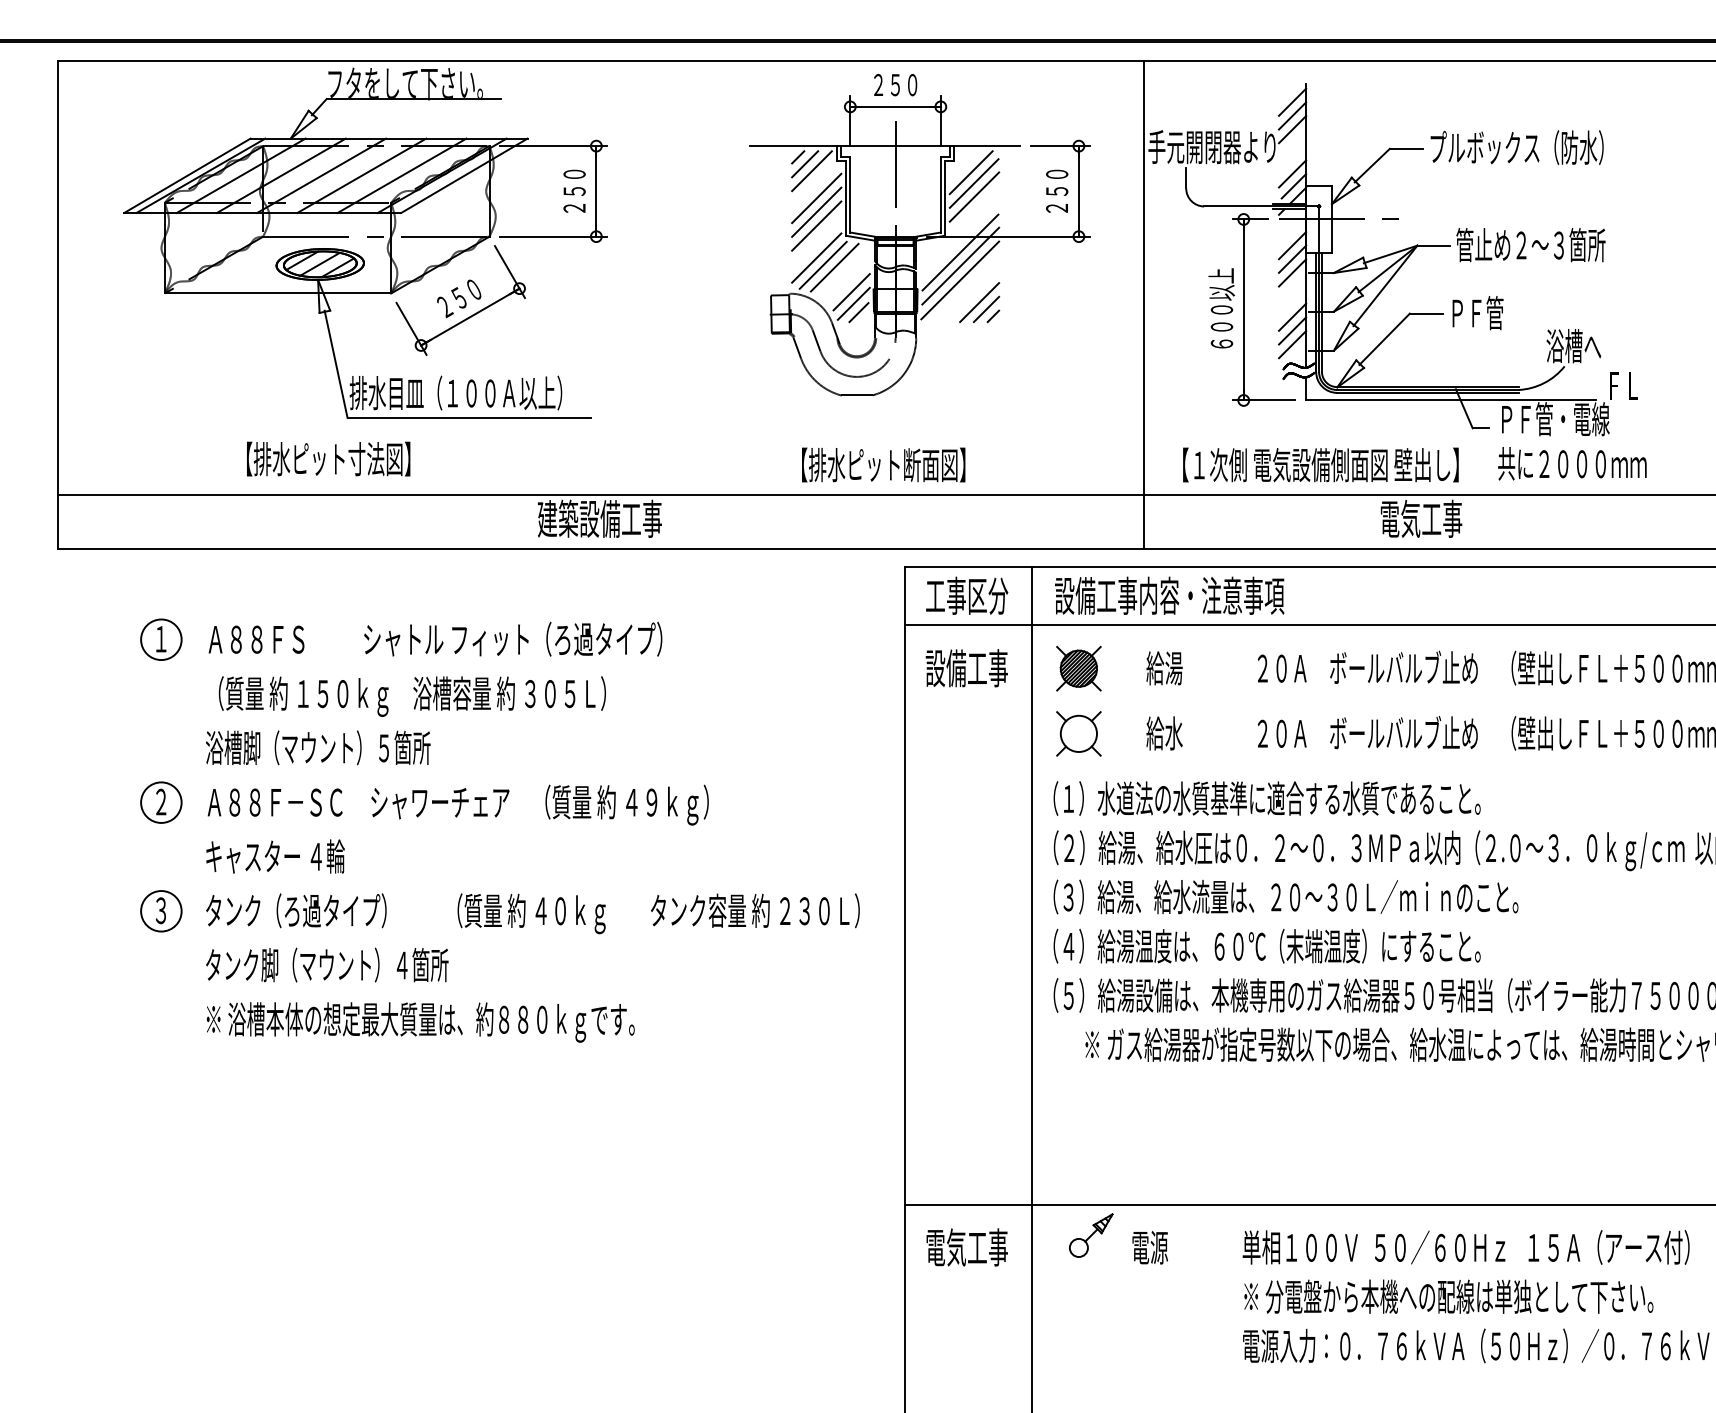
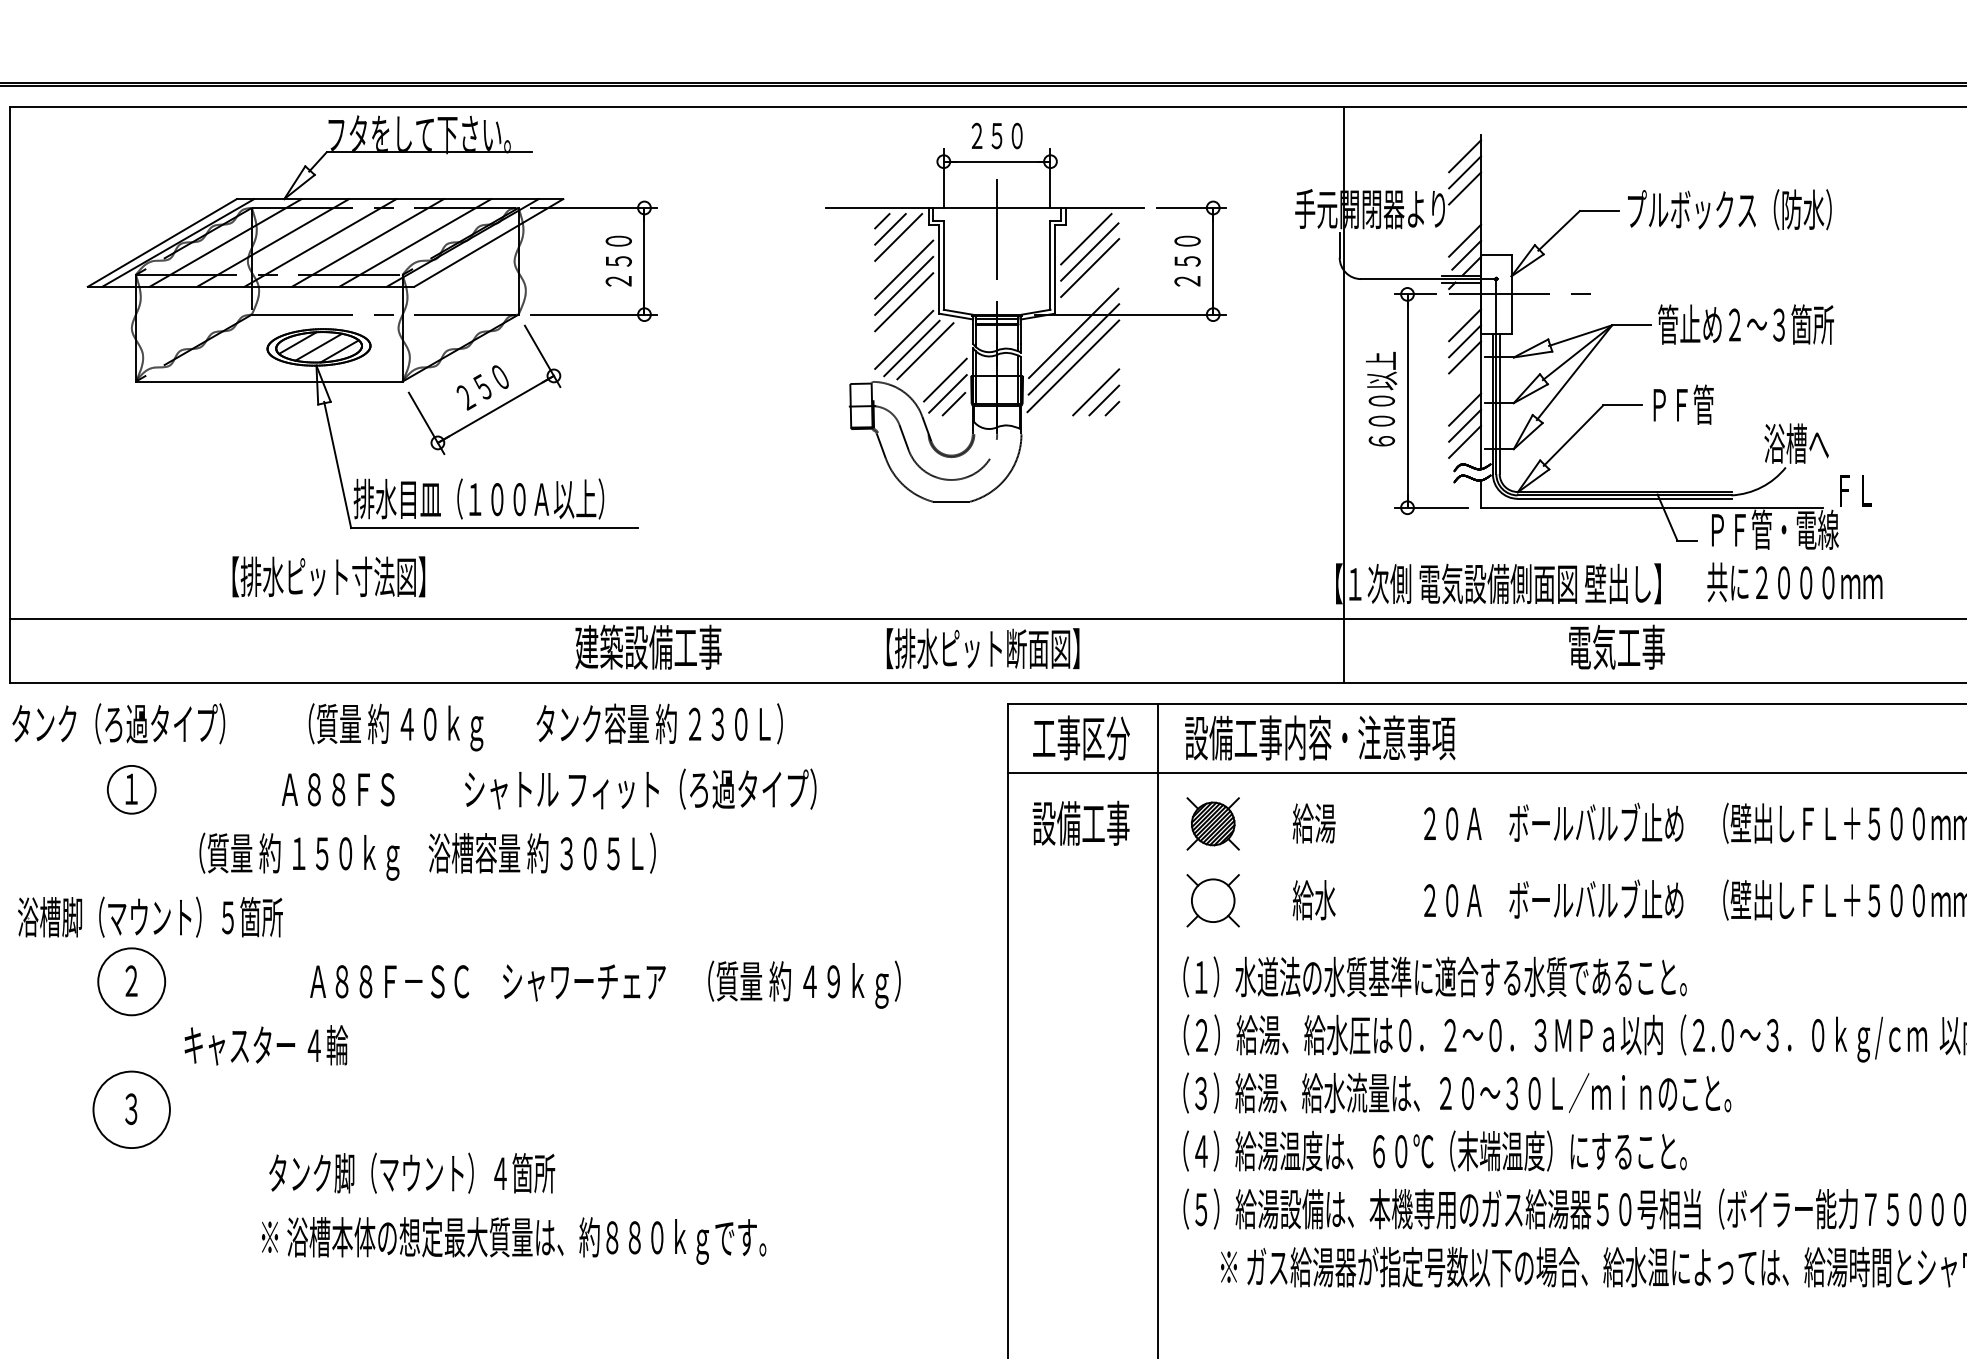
line: (1144, 304) -> (1344, 394), moved
text: (883, 464) -> (982, 648), moved
text: (435, 638) -> (549, 788), moved
part: (318, 747) -> (150, 916), moved
circle: (161, 802) -> (131, 981), size x1.4
text: (457, 804) -> (604, 983), moved
circle: (161, 911) -> (131, 1110), size x1.6
text: (532, 913) -> (397, 727), moved
text: (327, 964) -> (412, 1172), moved
text: (420, 1022) -> (513, 1240), moved

